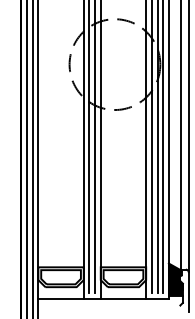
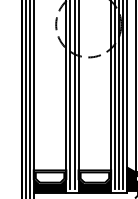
fill: (60, 289) -> (49, 186), added
fill: (123, 289) -> (94, 186), added

